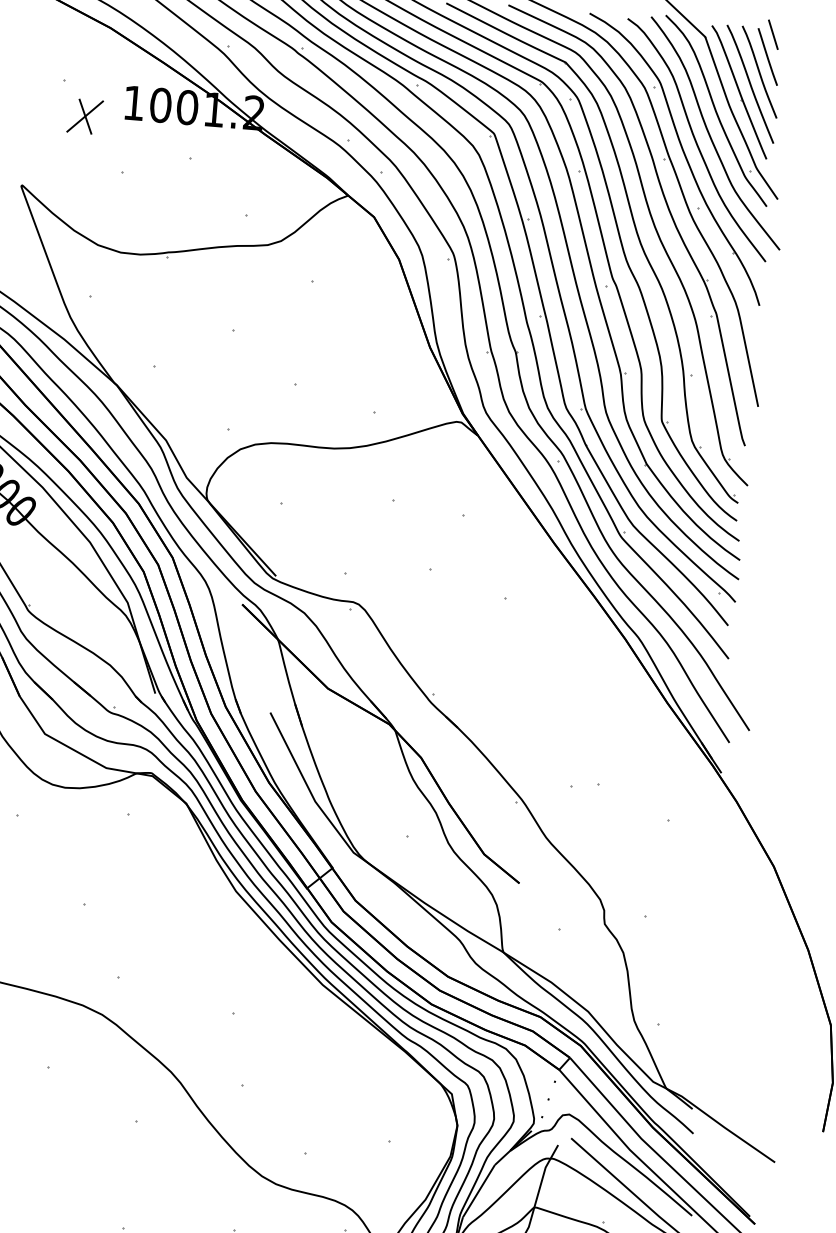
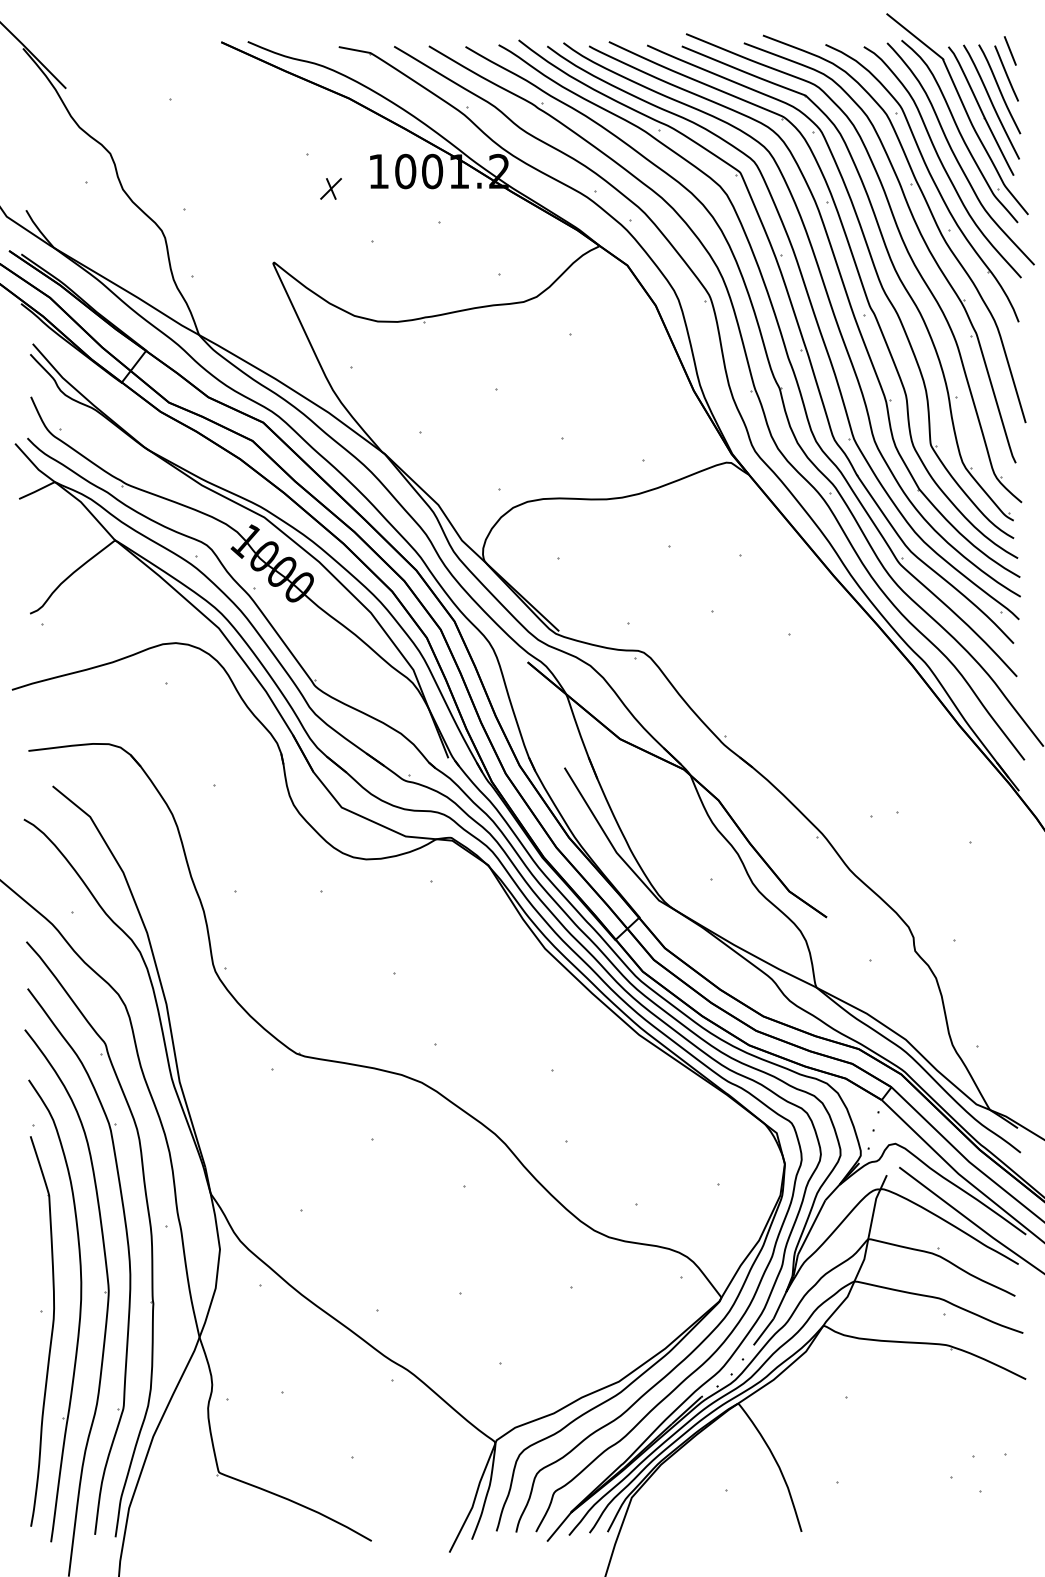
part: (84, 116) -> (330, 188), size x0.6

